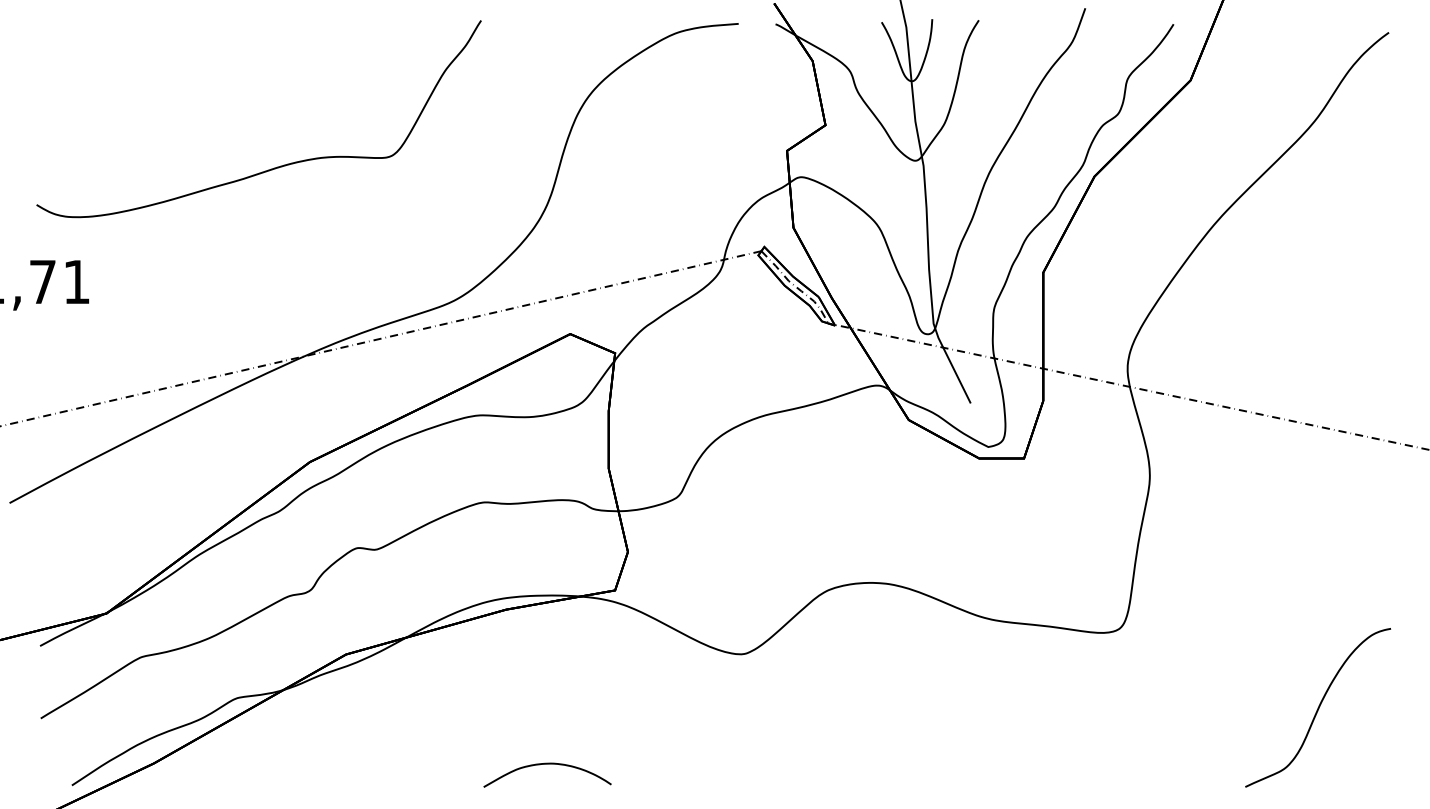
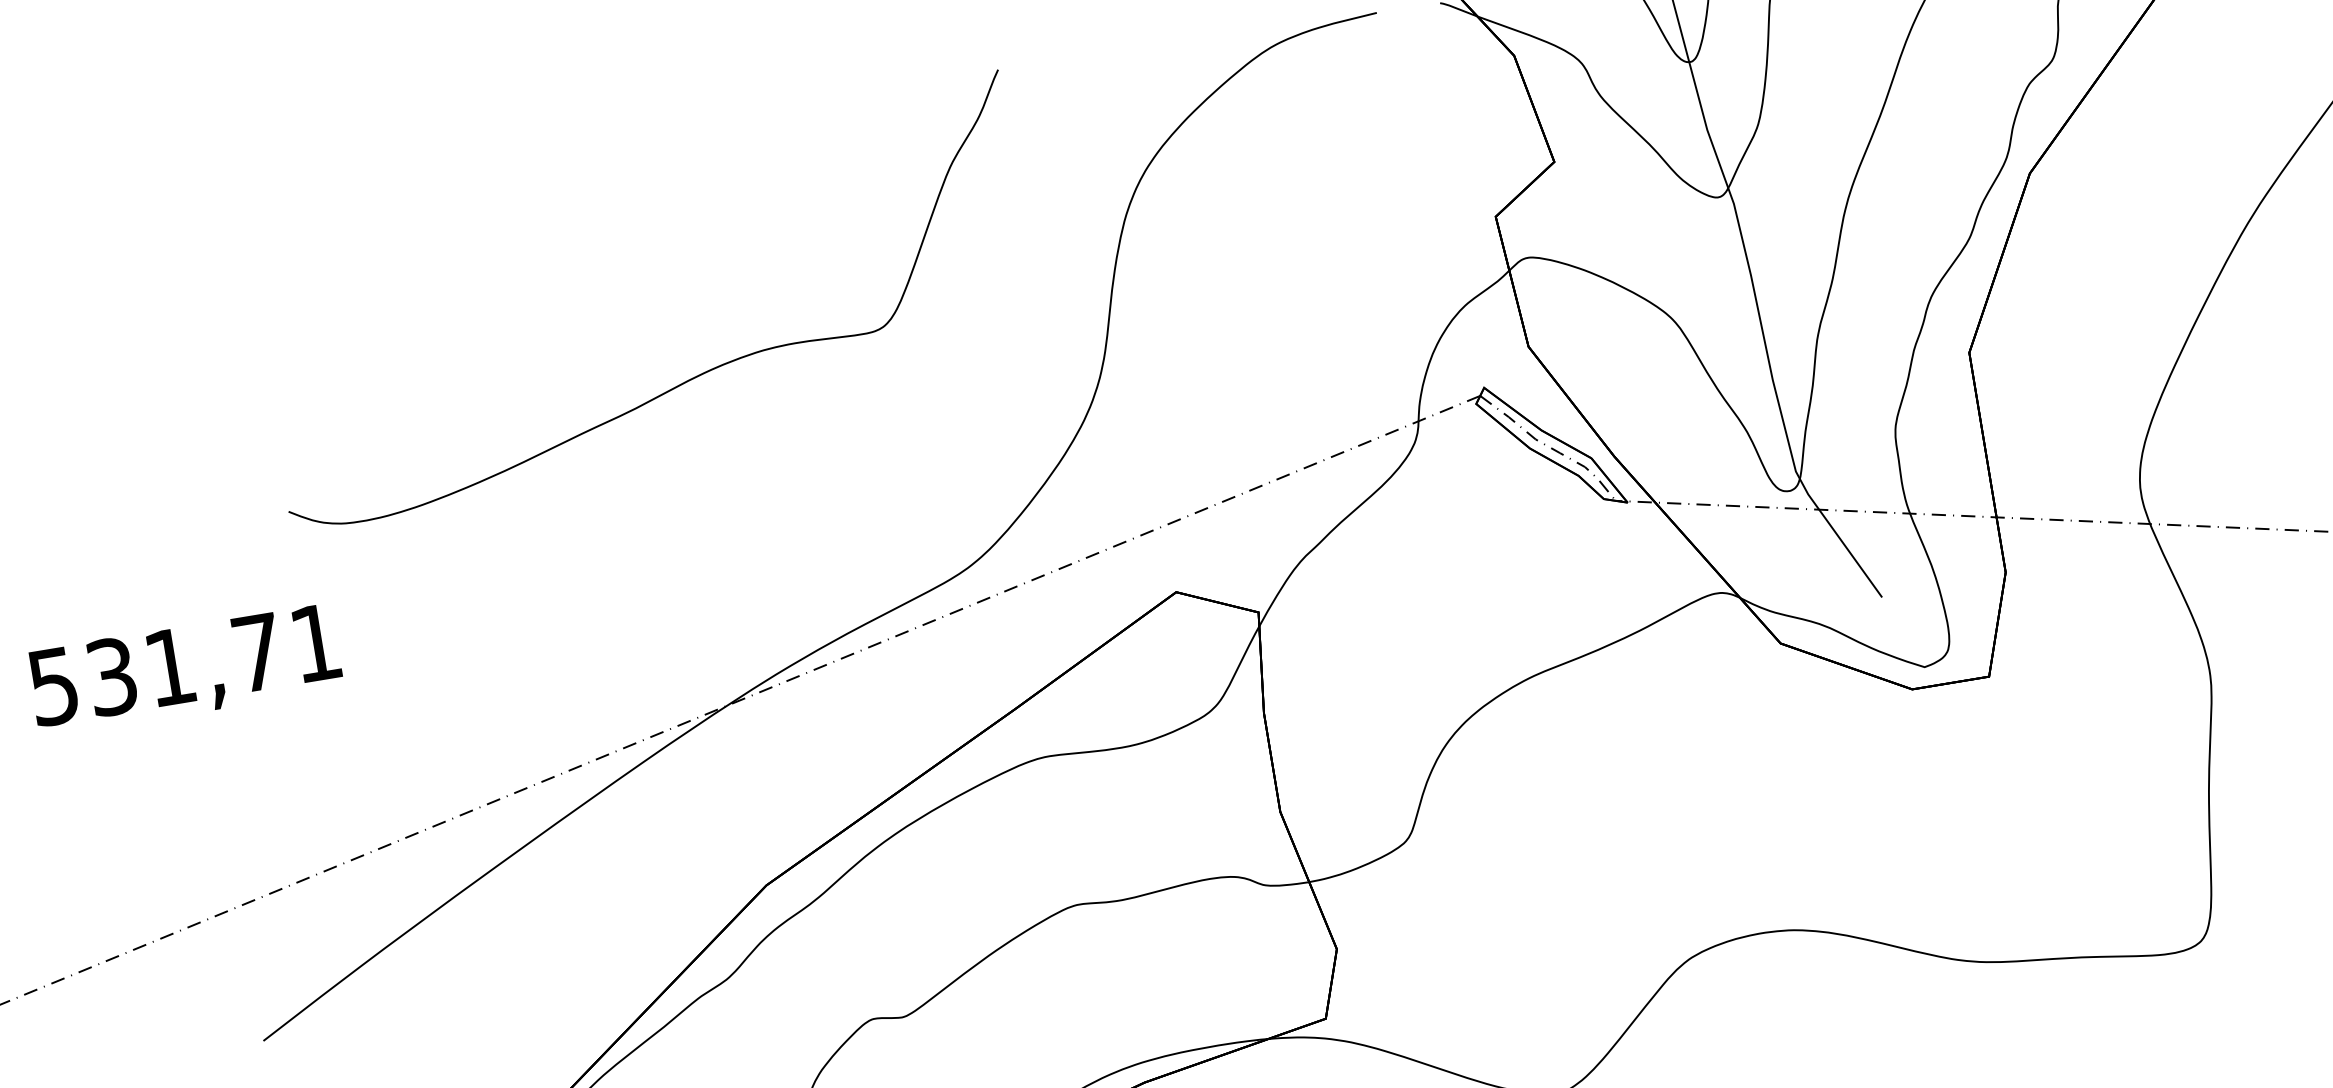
curve: (274, 167) -> (685, 380), moved

